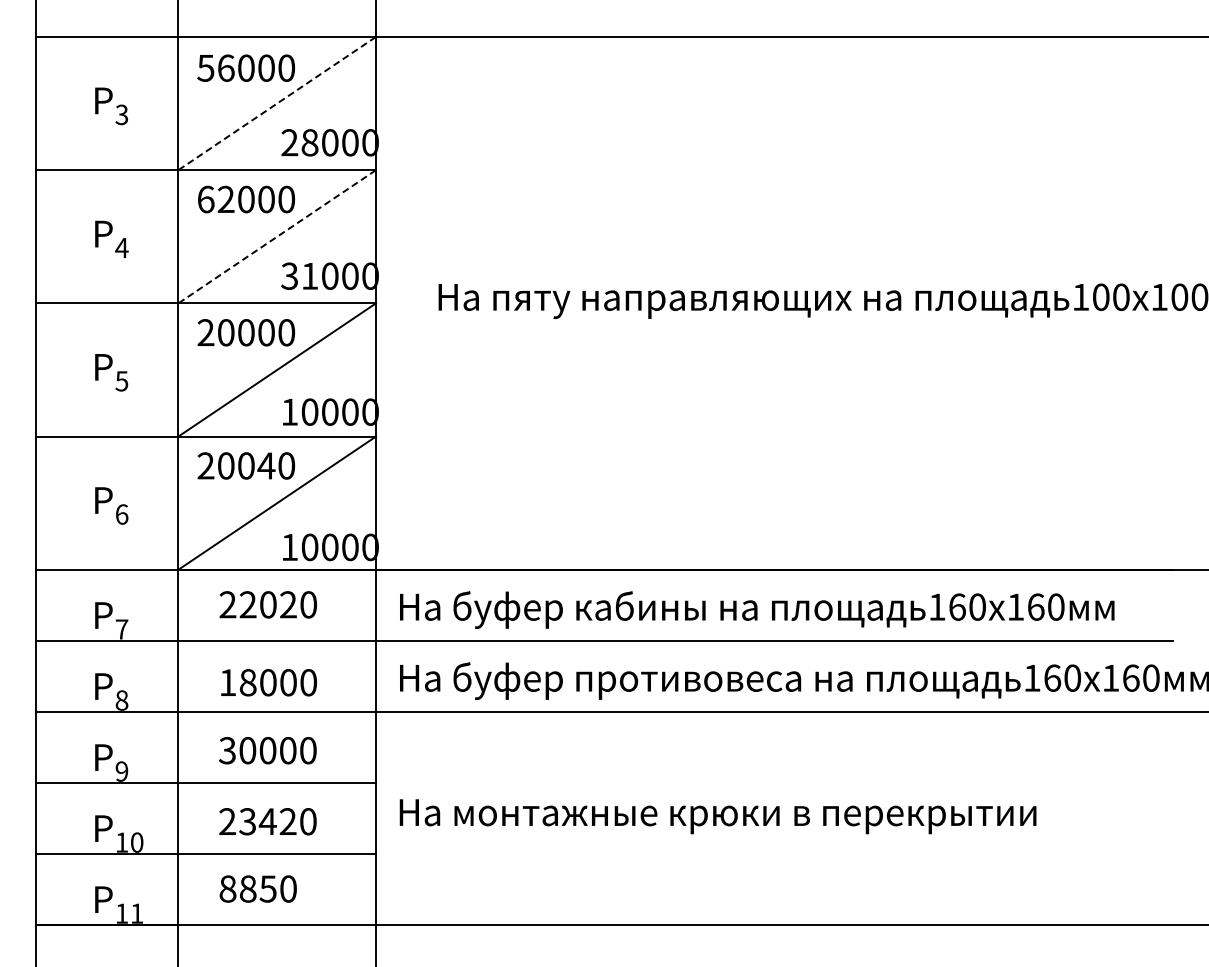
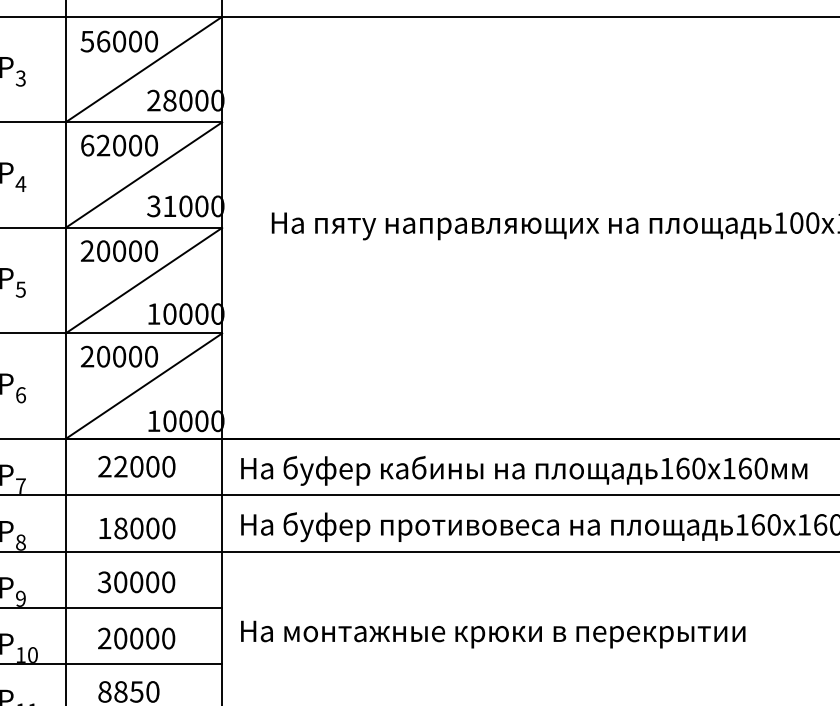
line: (276, 103) -> (143, 69), dashed -> solid
line: (276, 237) -> (143, 175), dashed -> solid
text: (266, 465) -> (135, 356), 20040 -> 20000
text: (288, 604) -> (152, 466), 22020 -> 22000
text: (267, 821) -> (136, 638), 23420 -> 20000

